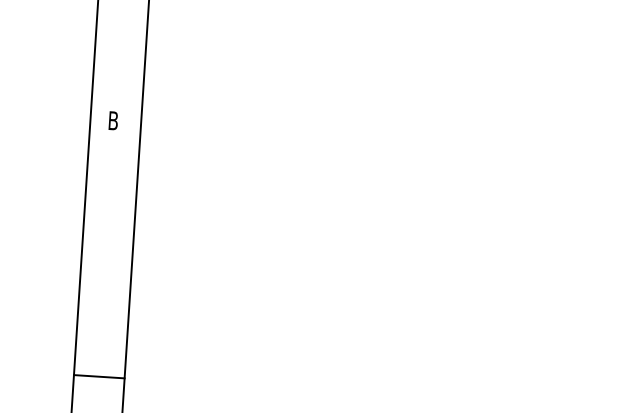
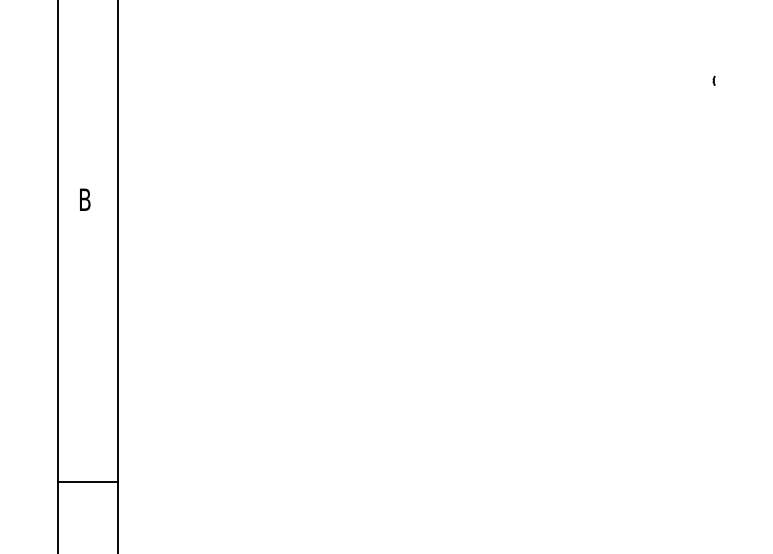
line: (98, 377) -> (87, 482), moved

